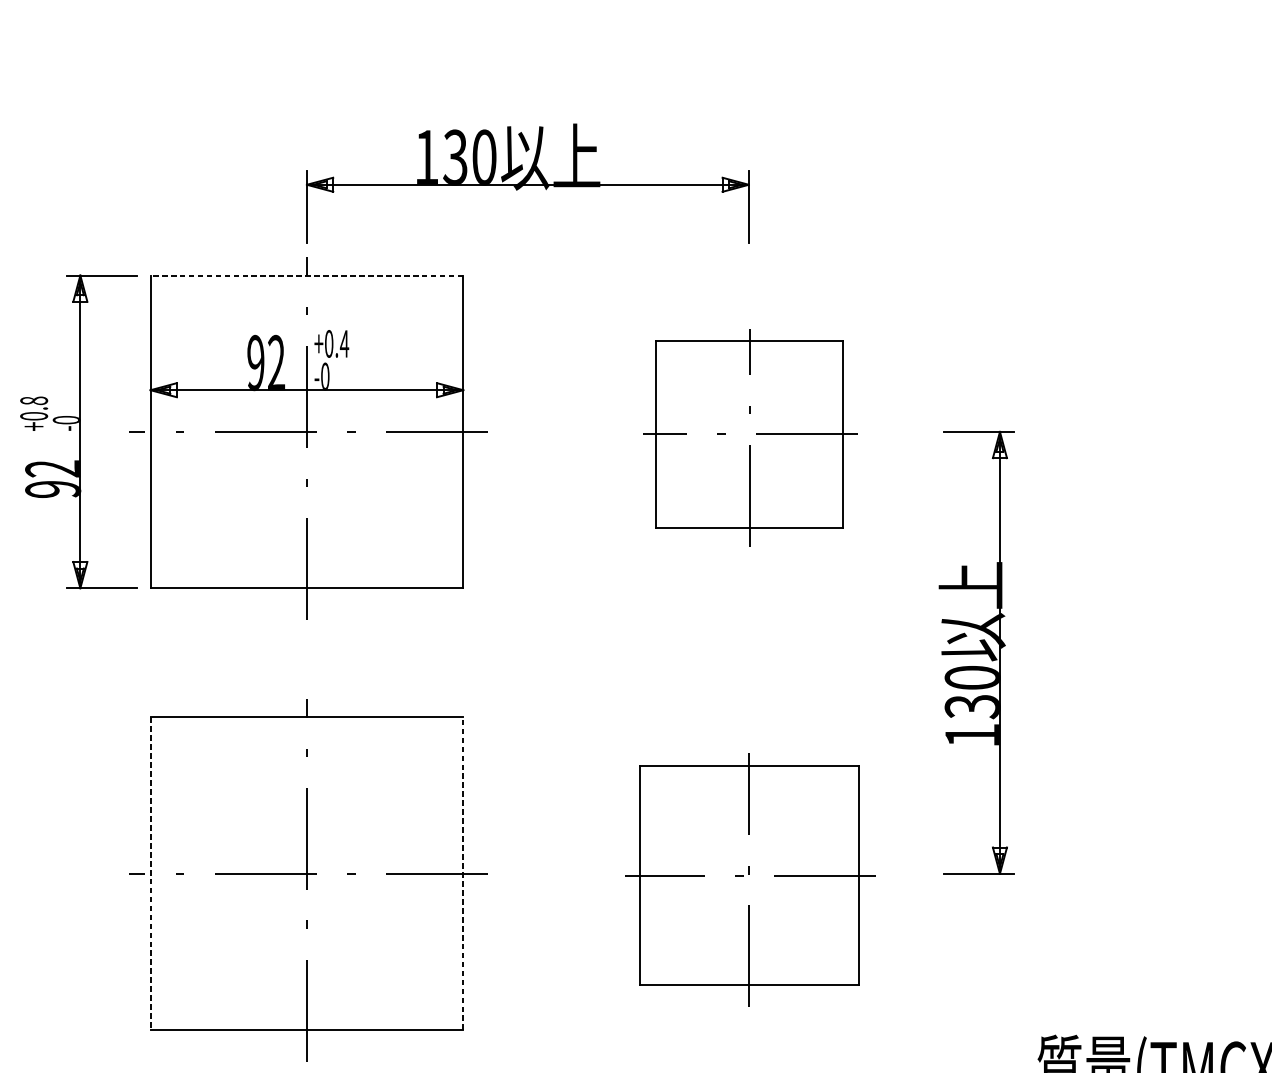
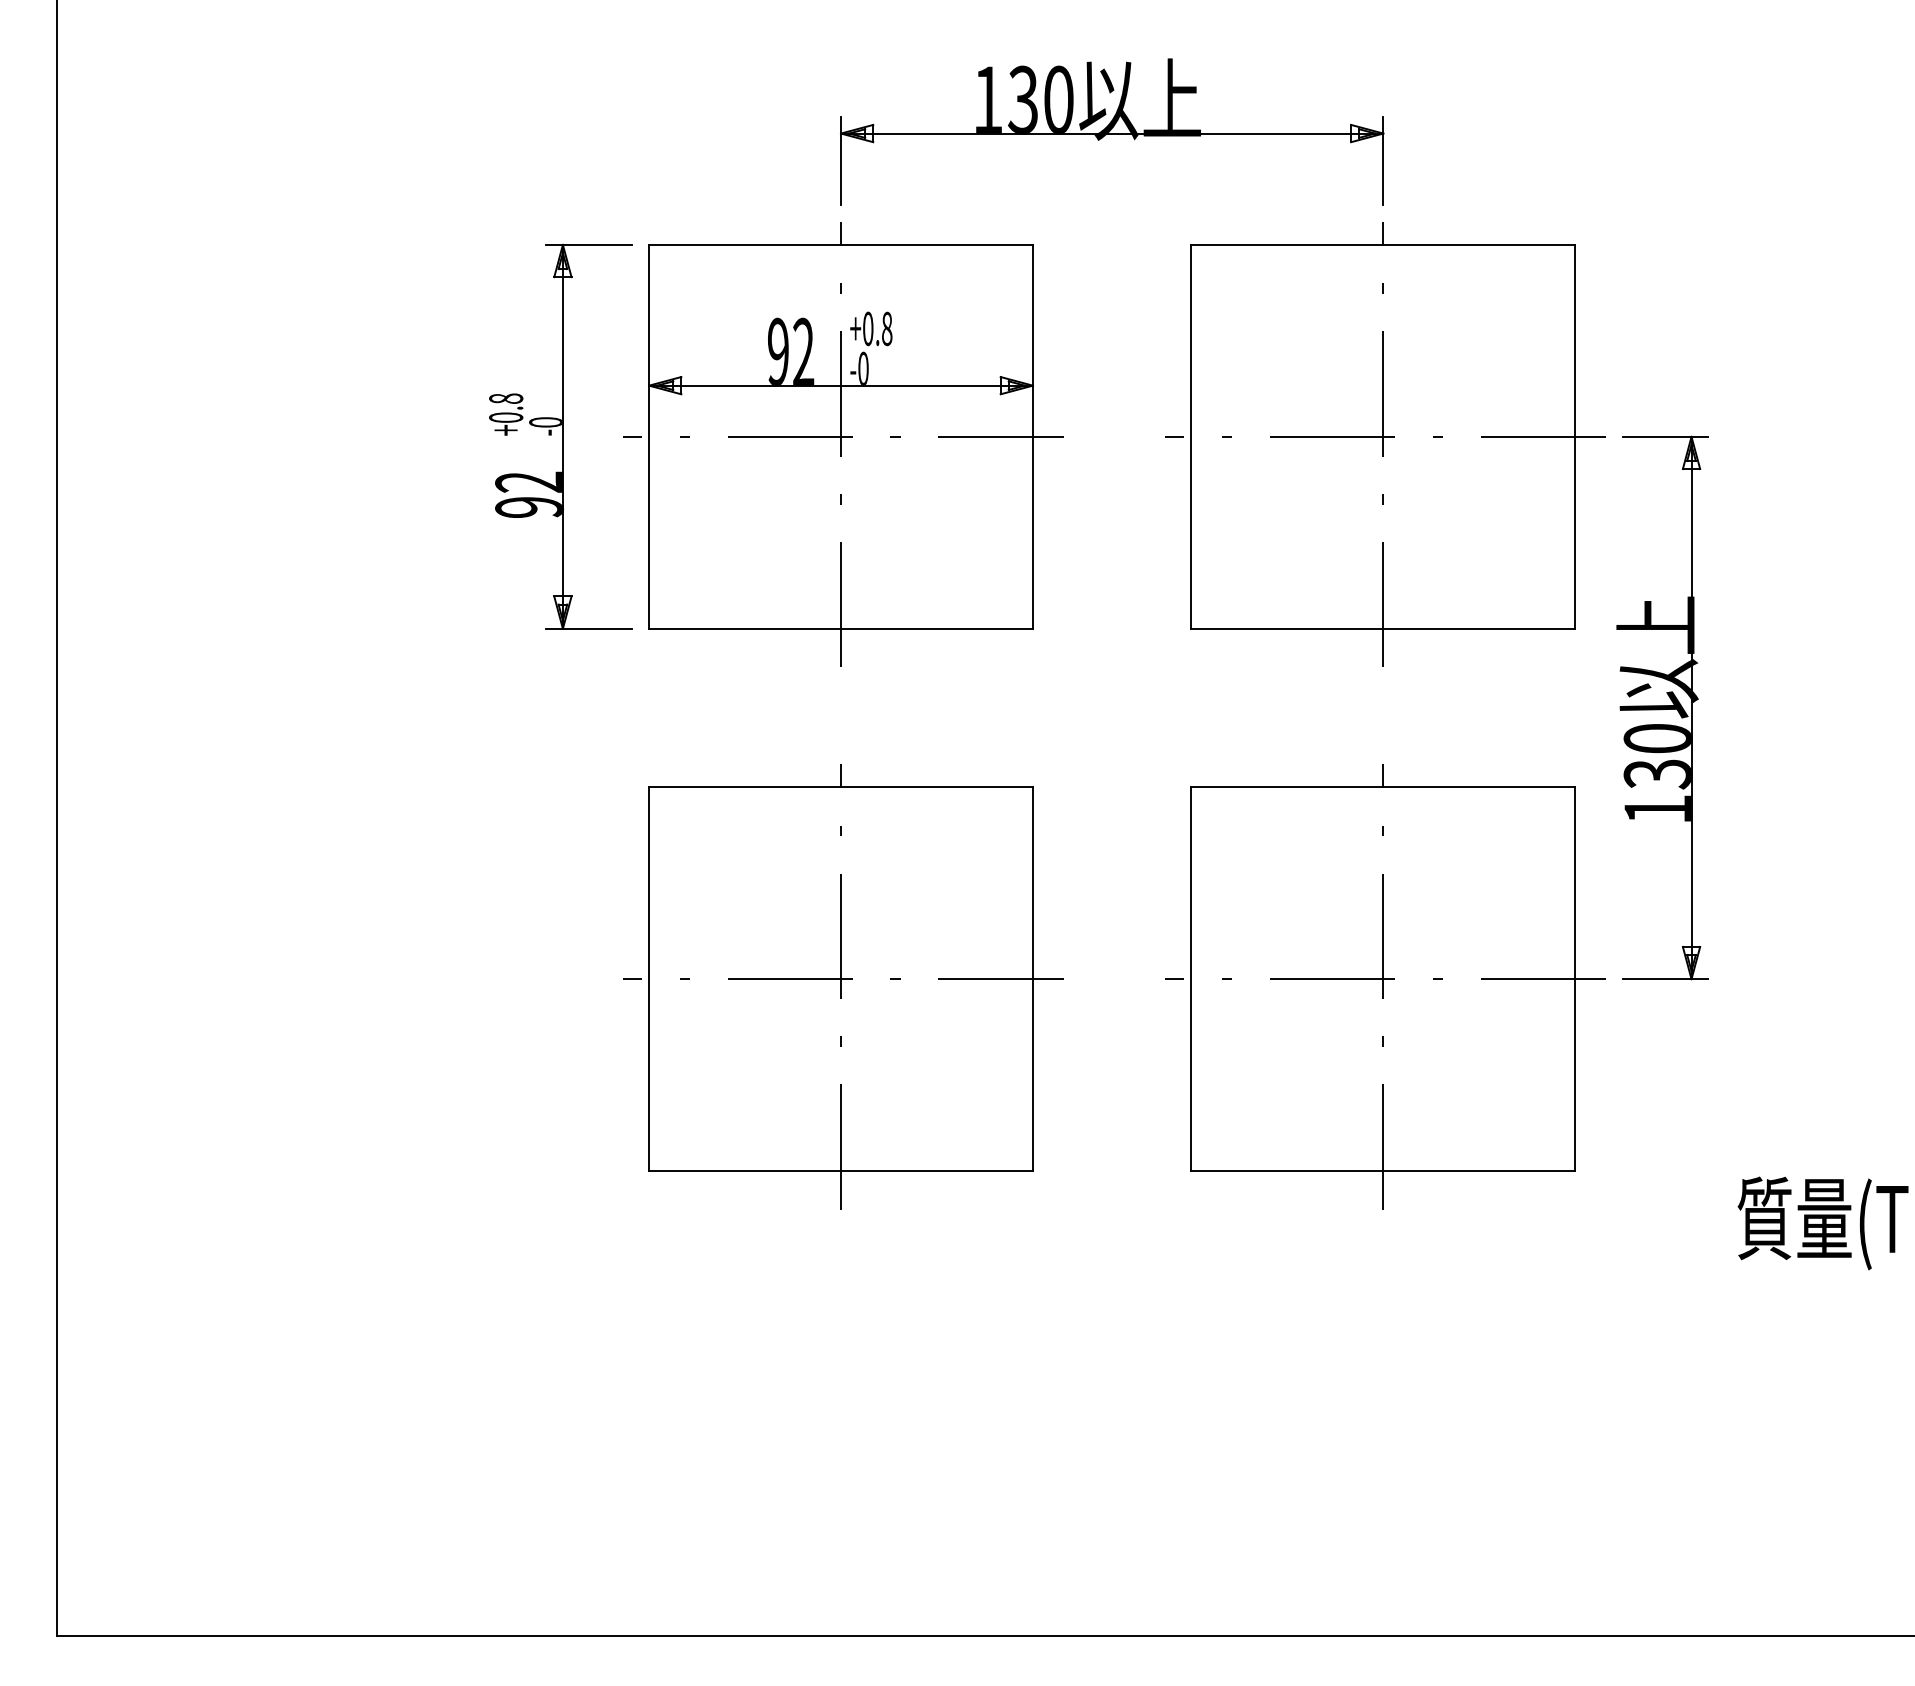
line: (307, 275) -> (841, 244), dashed -> solid
text: (344, 343) -> (886, 328), +0.4 -> +0.8
part: (750, 438) -> (1385, 444), size x1.67
line: (150, 874) -> (649, 979), dashed -> solid
line: (462, 874) -> (1032, 979), dashed -> solid
part: (750, 879) -> (1385, 986), size x1.43

